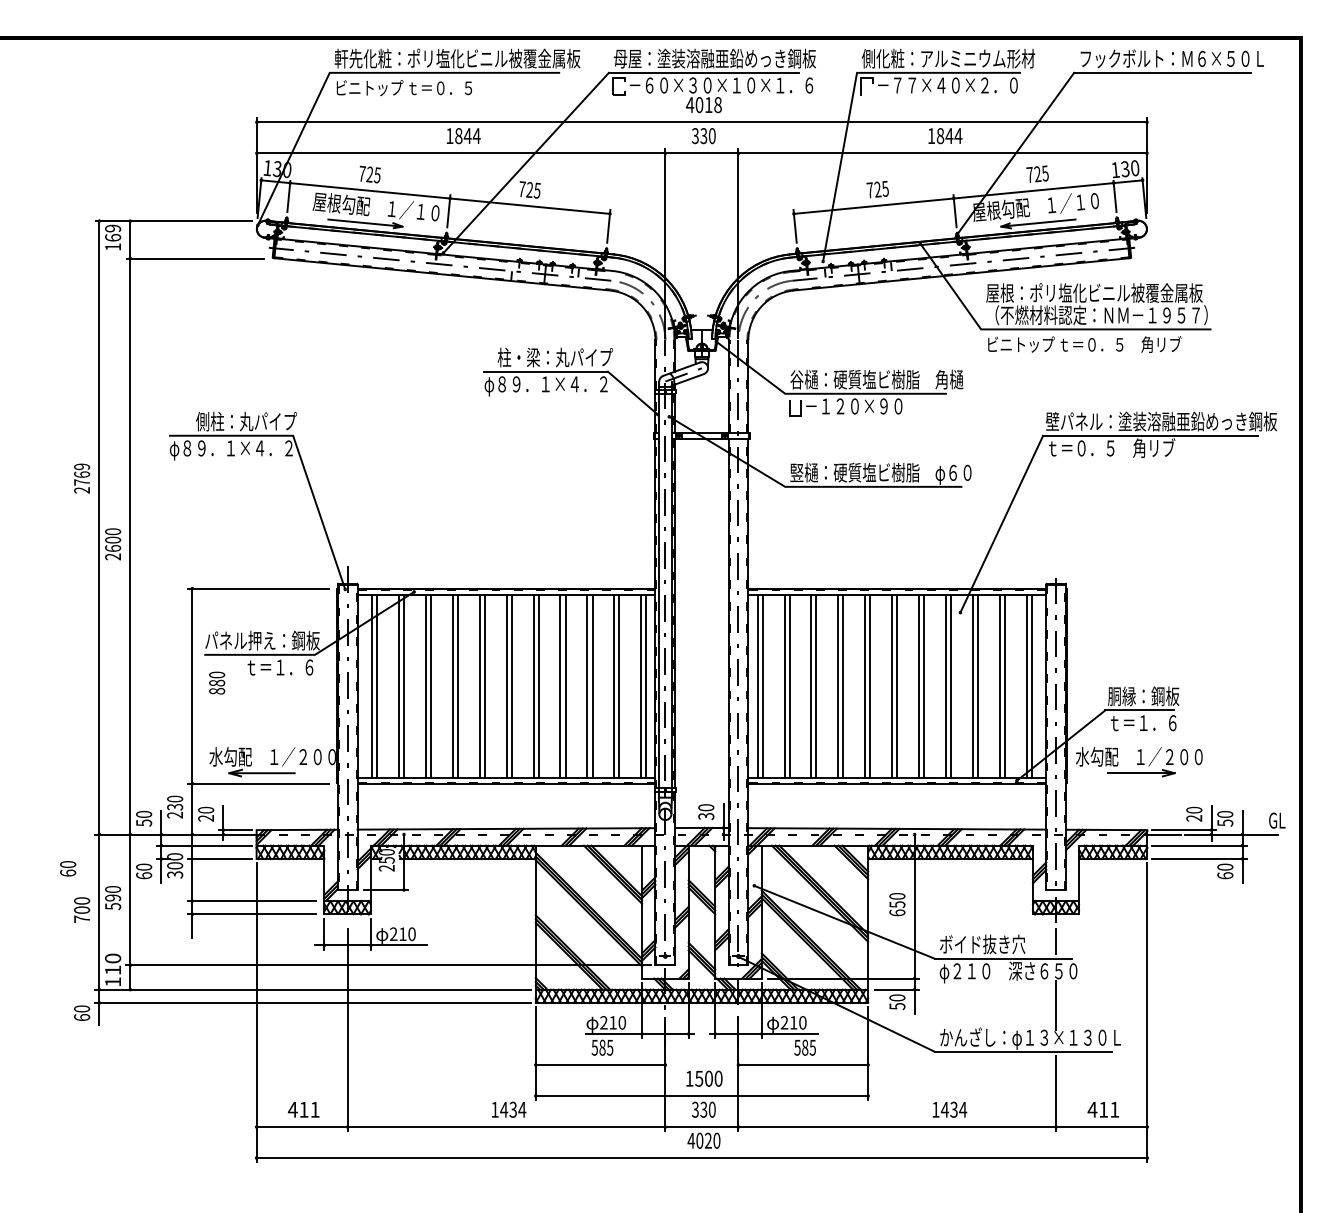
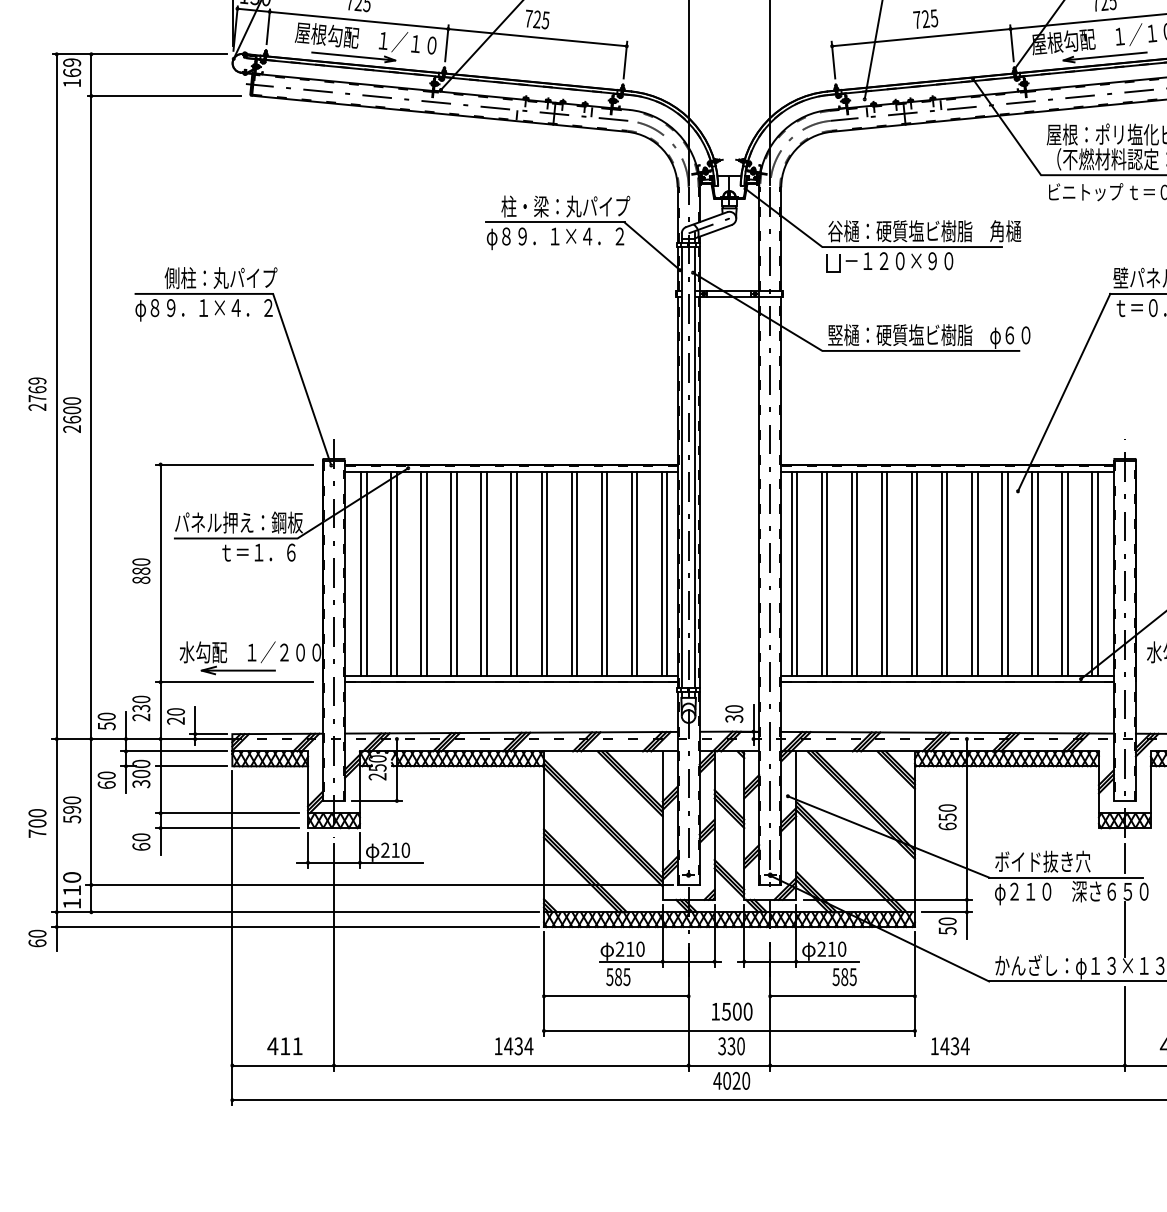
text: (82, 478) -> (37, 394), moved
text: (217, 682) -> (141, 570), moved
text: (68, 868) -> (141, 841), moved
text: (949, 1109) -> (949, 1046), moved

